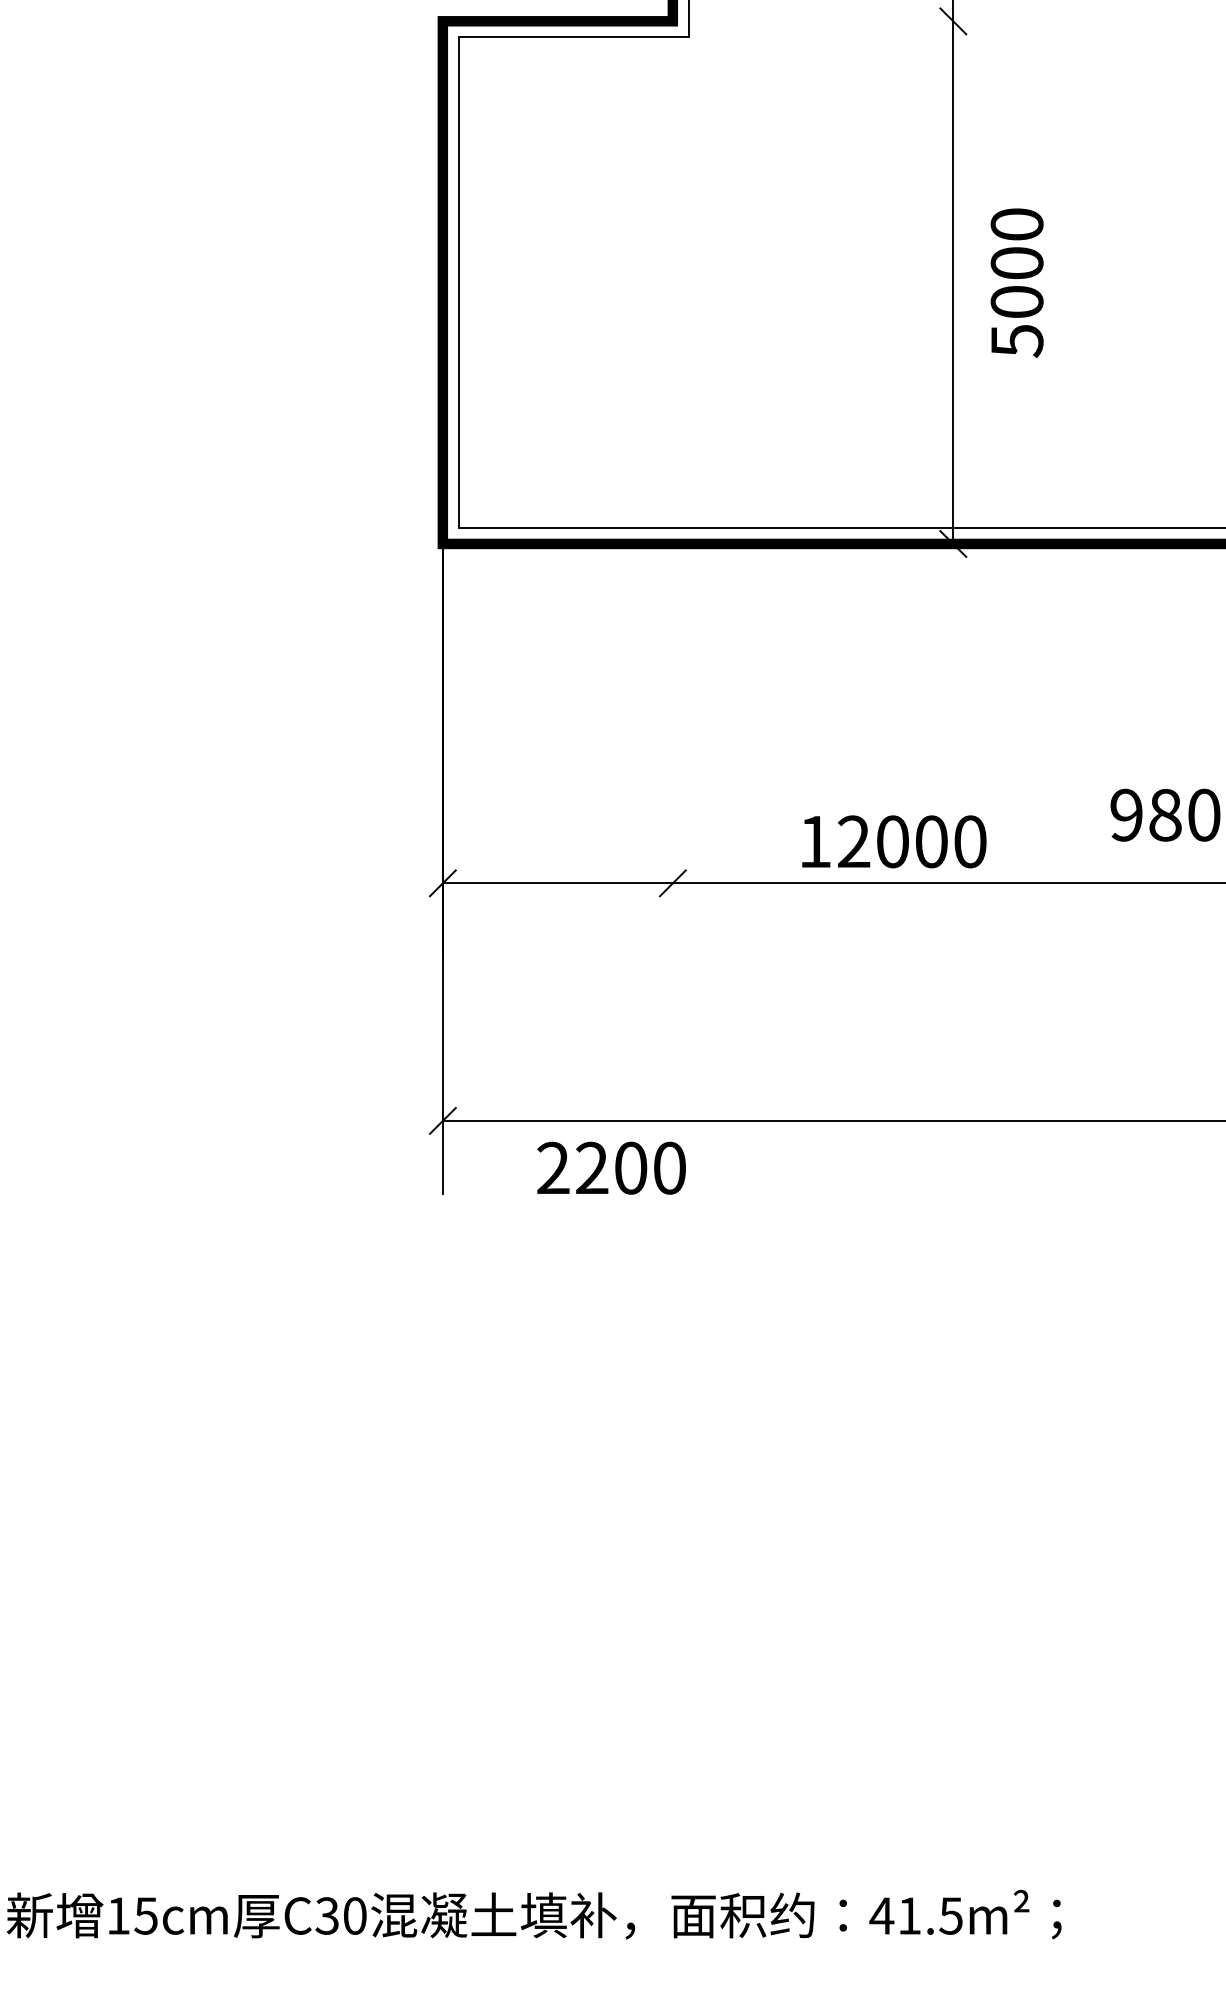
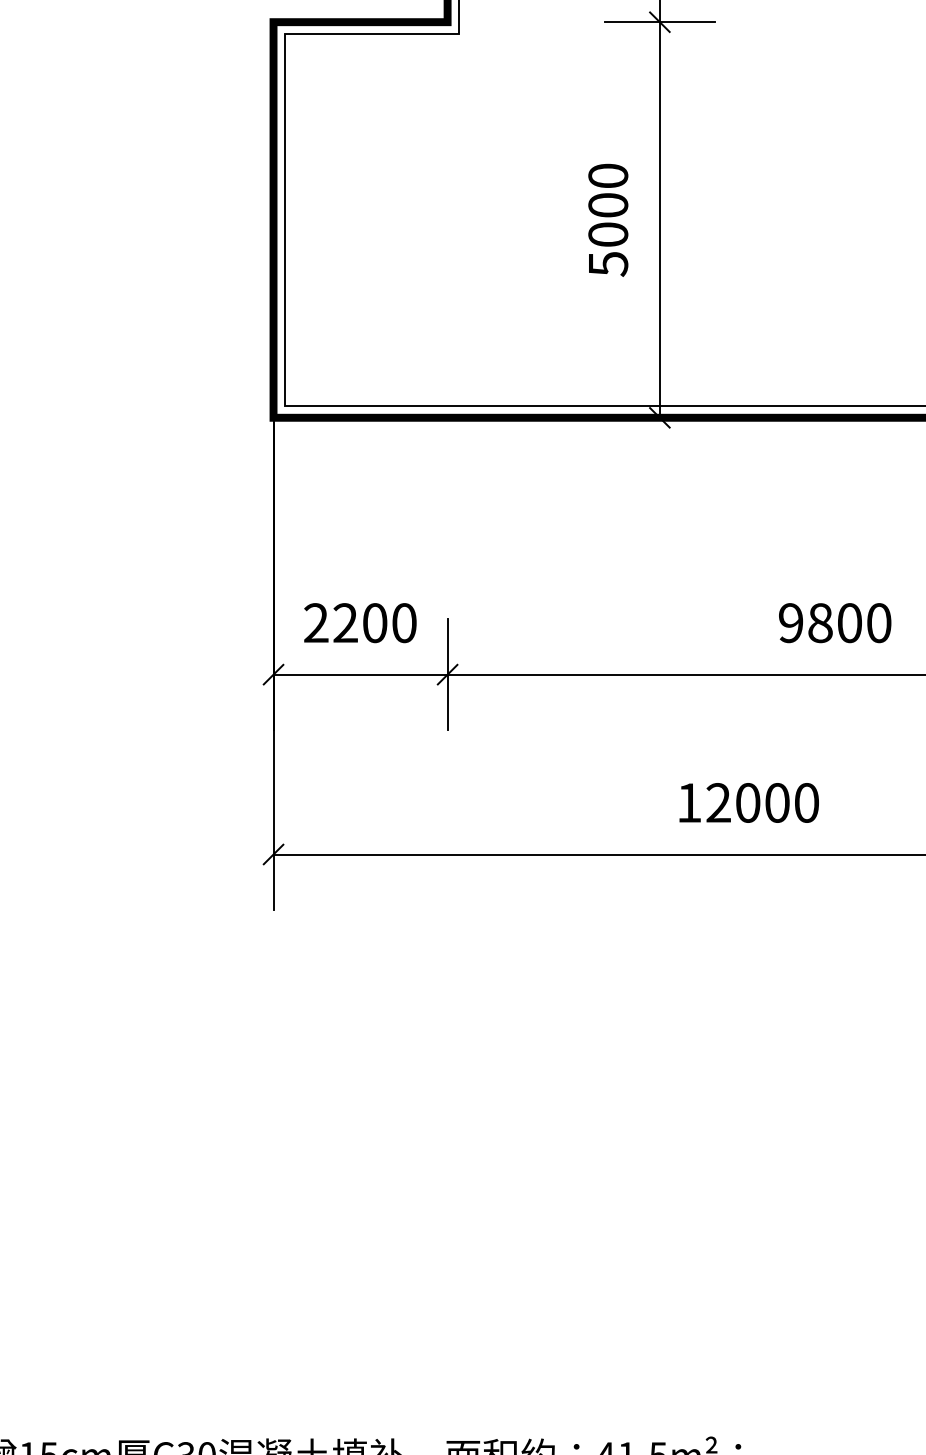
line: (953, 21) -> (660, 22), added
text: (1016, 282) -> (607, 219), moved
text: (894, 841) -> (749, 802), moved
line: (672, 883) -> (447, 674), added
text: (611, 1167) -> (360, 622), moved

